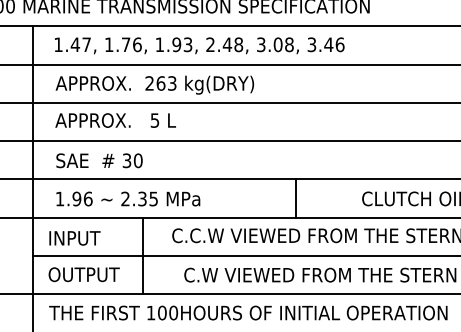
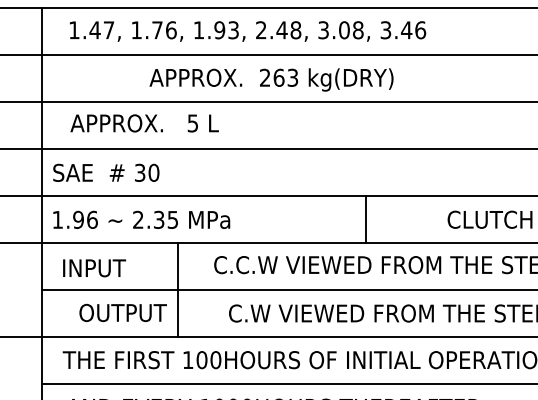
text: (154, 84) -> (271, 79), moved
text: (99, 160) -> (106, 172), moved
text: (128, 198) -> (141, 219), moved
text: (83, 274) -> (122, 312), moved

